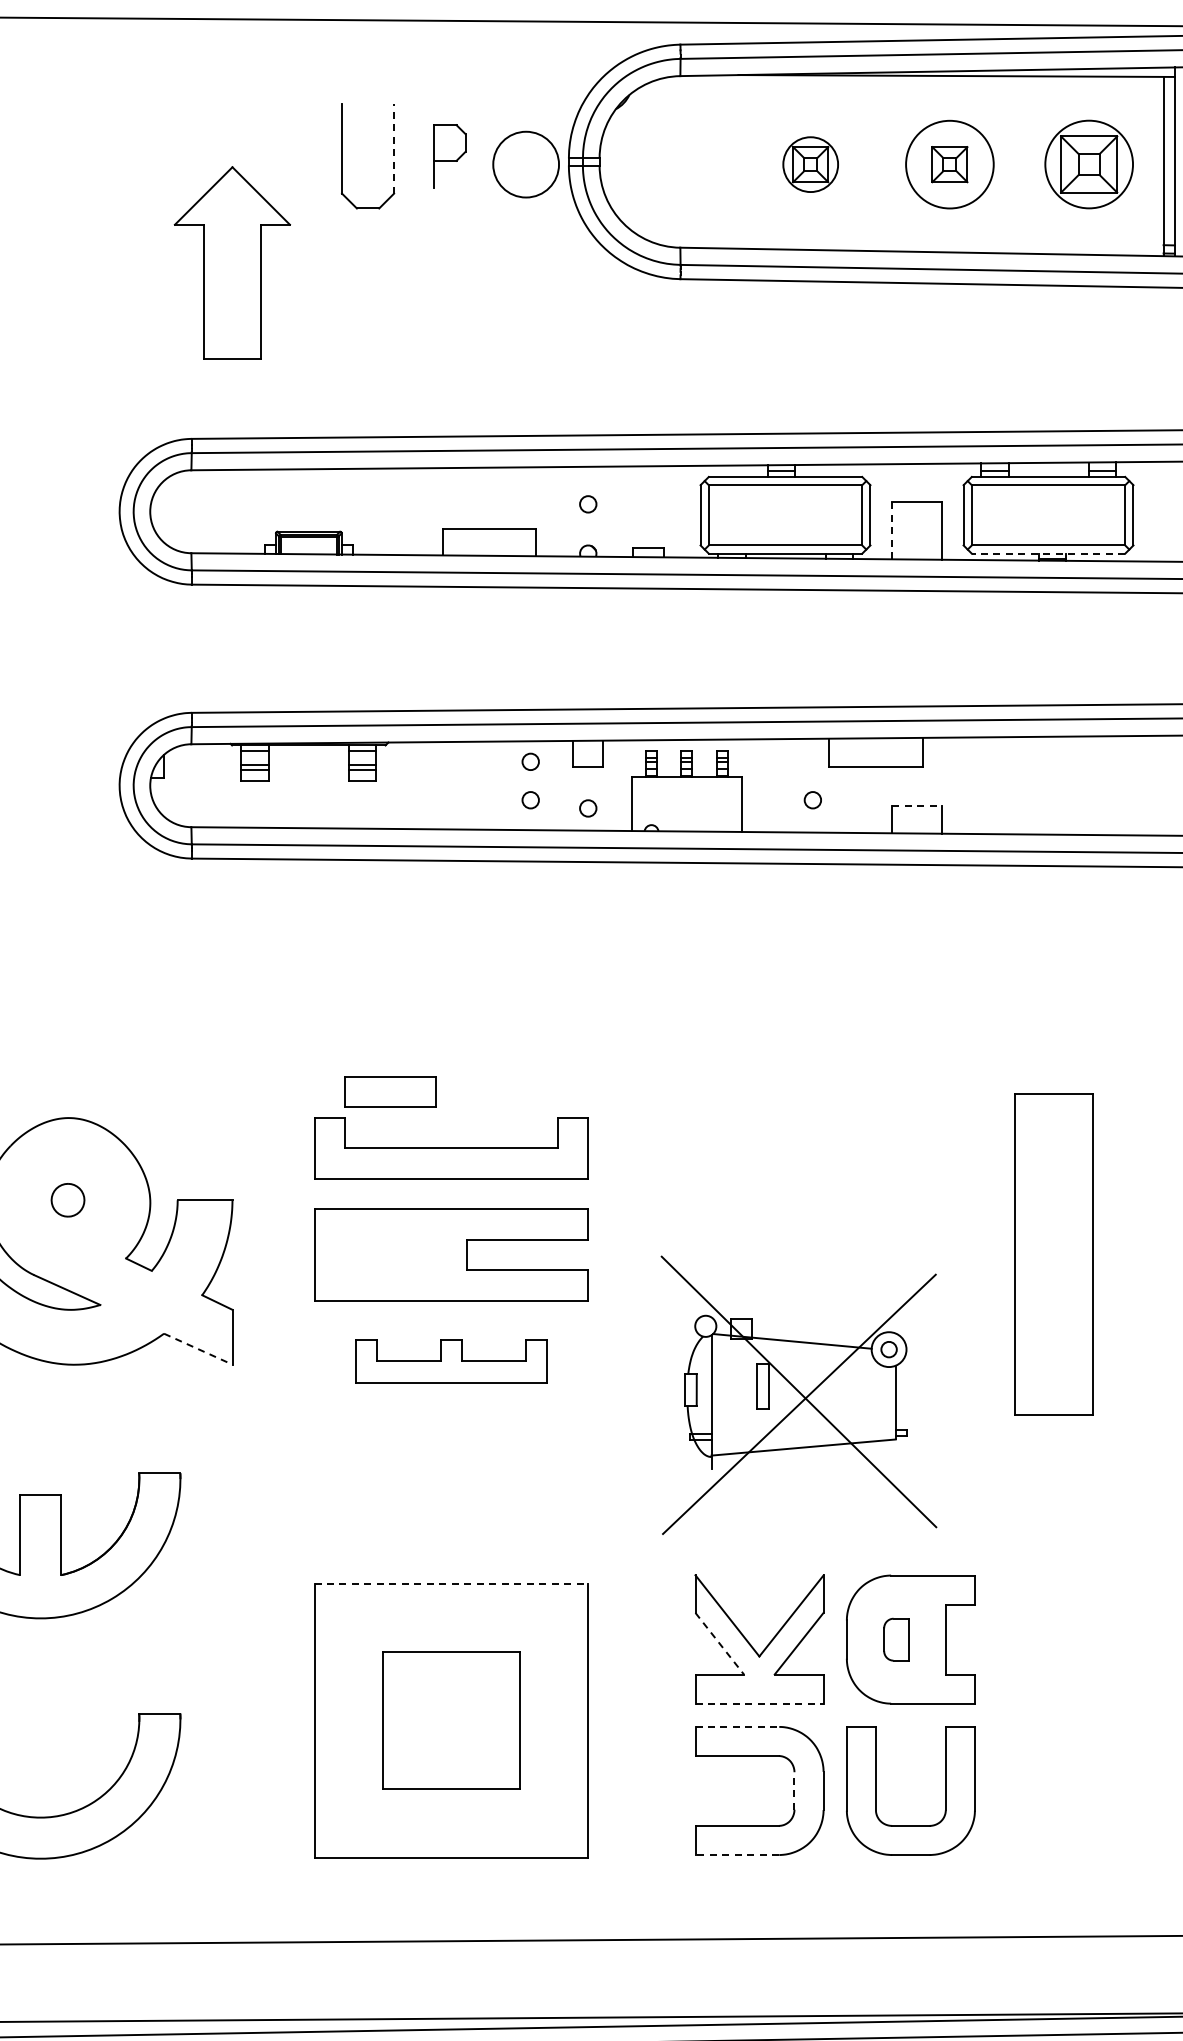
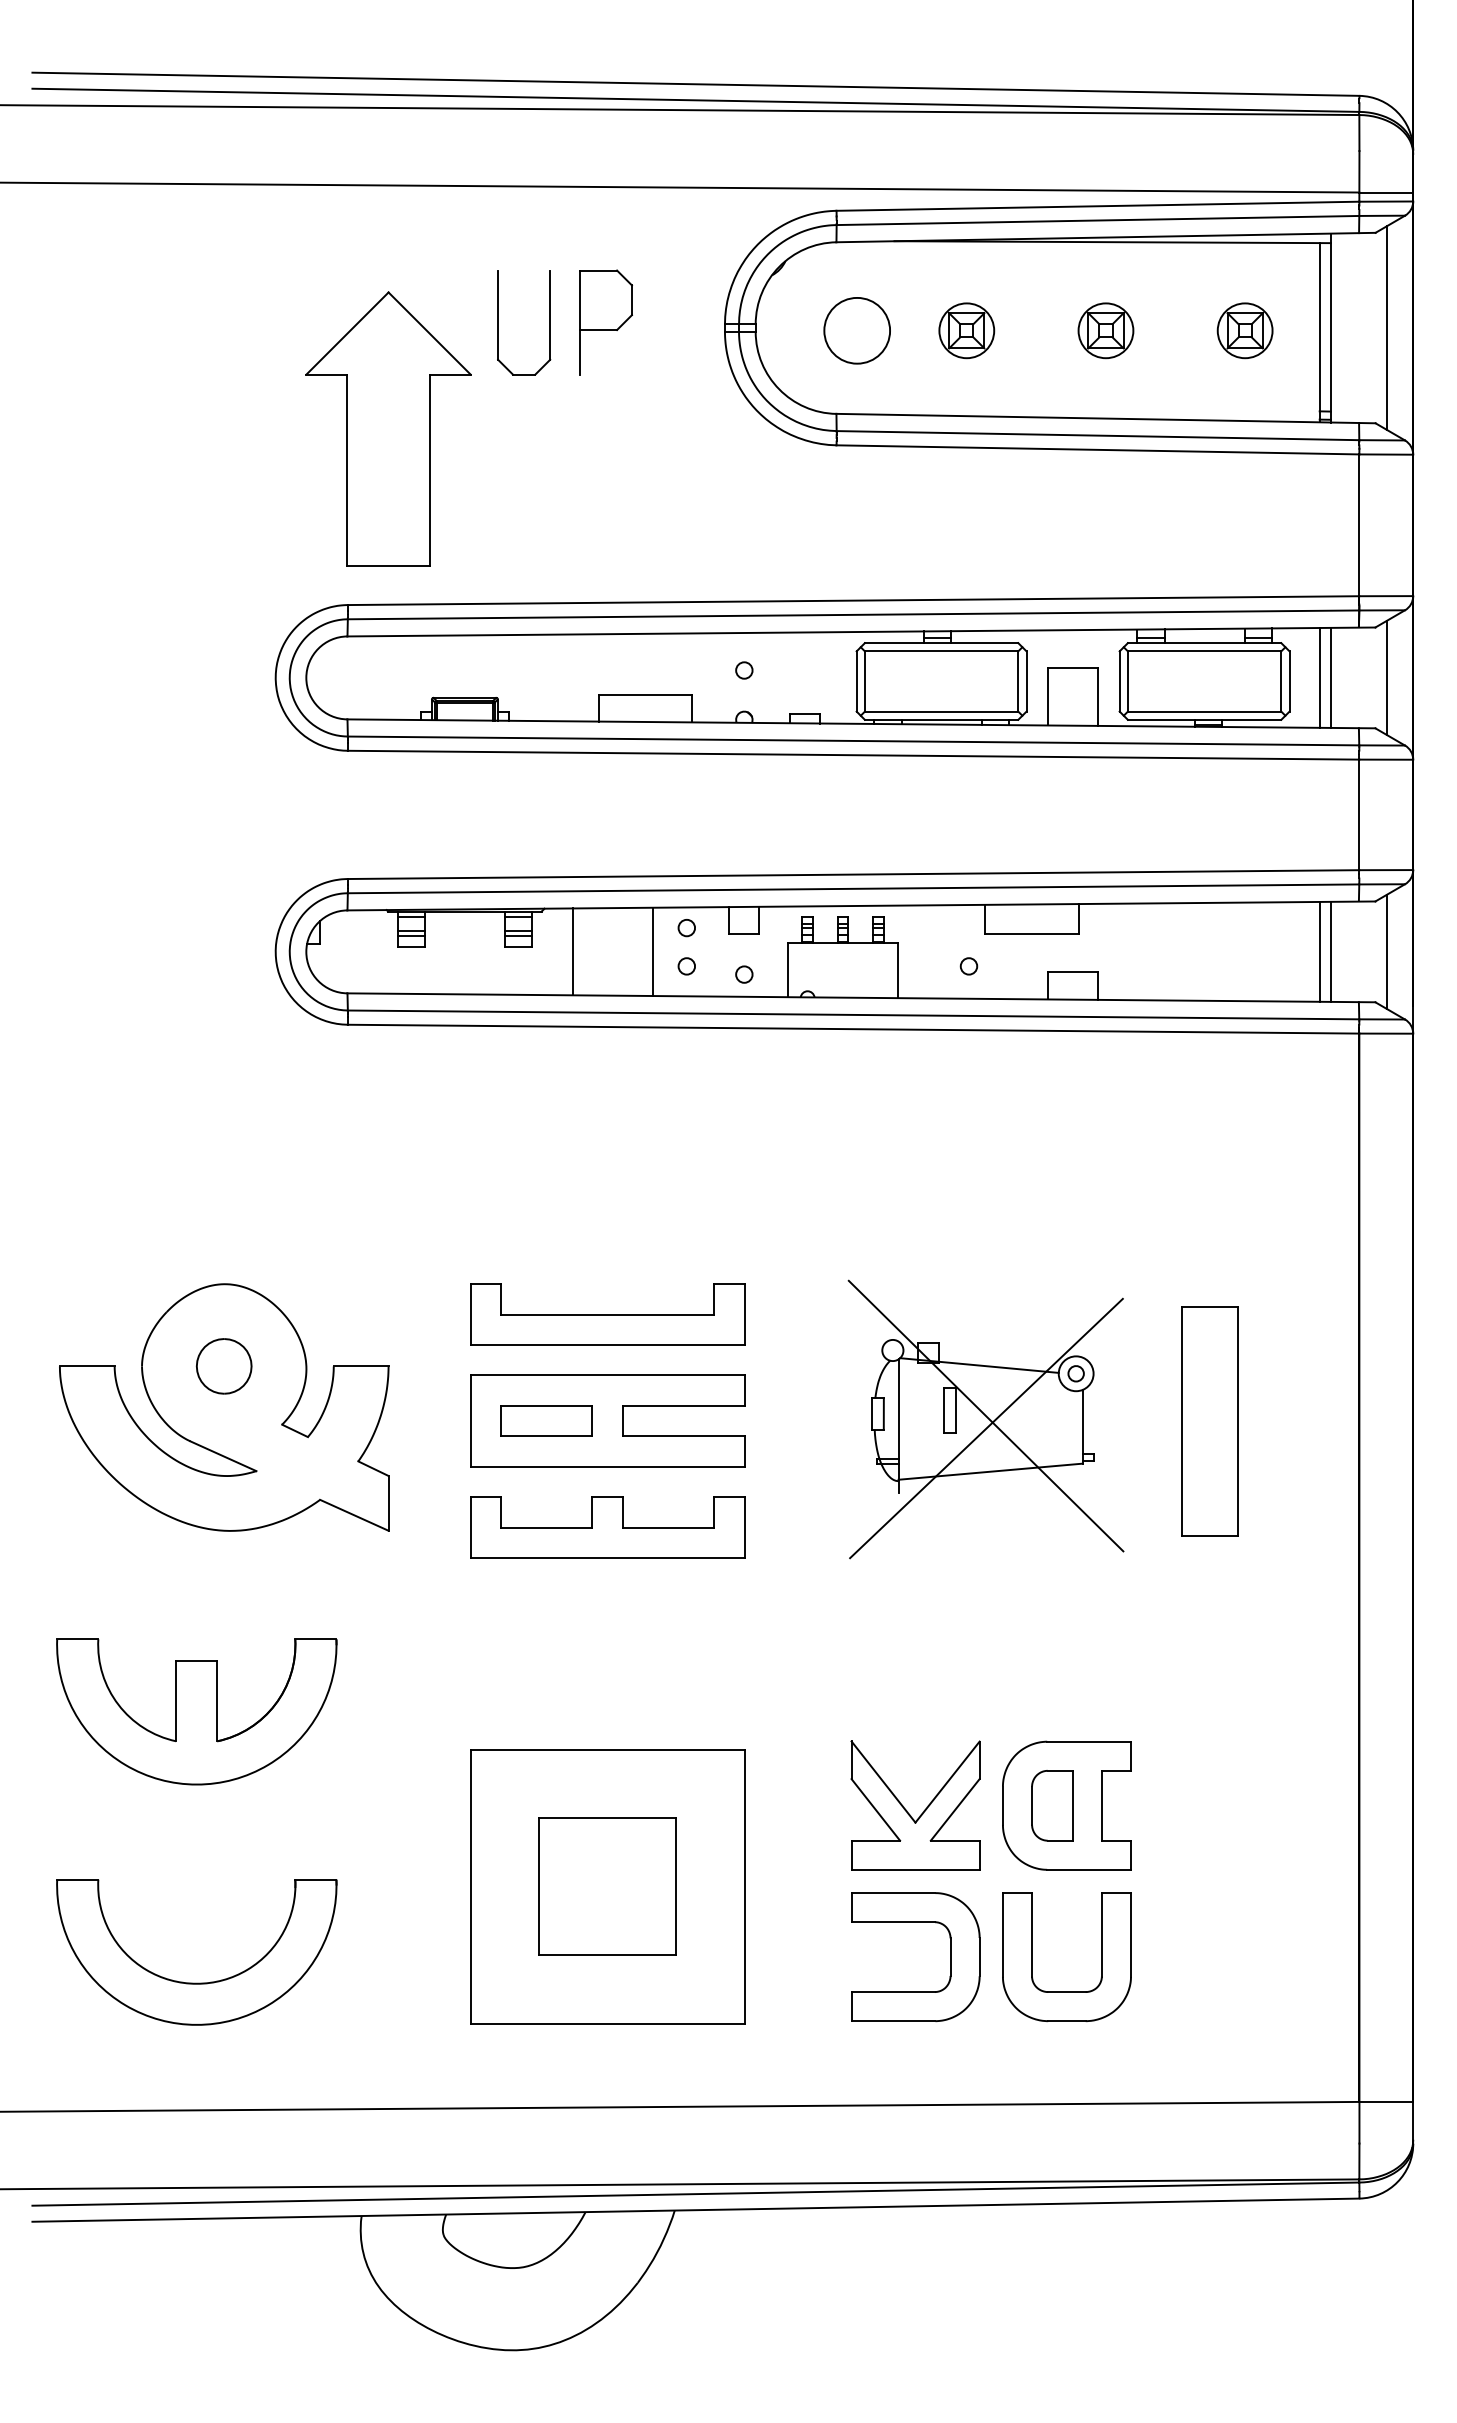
line: (394, 149) -> (550, 315), dashed -> solid
part: (449, 156) -> (605, 322), size x1.67
circle: (525, 164) -> (856, 330), moved
circle: (949, 164) -> (1105, 330), size x0.62
part: (1088, 164) -> (1244, 330), size x0.62
part: (232, 262) -> (388, 428), size x1.43
line: (1163, 511) -> (1319, 677), added
line: (1175, 511) -> (1331, 677), added
line: (892, 530) -> (1048, 696), dashed -> solid
line: (1048, 553) -> (1204, 719), dashed -> solid
line: (417, 785) -> (573, 951), added
line: (496, 785) -> (652, 951), added
line: (1163, 785) -> (1319, 951), added
line: (1175, 785) -> (1331, 951), added
line: (917, 805) -> (1073, 971), dashed -> solid
part: (390, 1091) -> (546, 1420), moved
part: (67, 1200) -> (223, 1366), size x1.67
part: (1053, 1255) -> (1209, 1421), size x0.71
line: (198, 1349) -> (354, 1515), dashed -> solid
part: (451, 1361) -> (607, 1527), size x1.43
part: (798, 1395) -> (985, 1419), moved
line: (451, 1583) -> (607, 1749), dashed -> solid
part: (896, 1639) -> (1052, 1805), size x1.67
line: (720, 1644) -> (876, 1810), dashed -> solid
line: (760, 1703) -> (916, 1869), dashed -> solid
line: (737, 1727) -> (893, 1893), dashed -> solid
line: (794, 1791) -> (950, 1957), dashed -> solid
line: (737, 1855) -> (893, 2021), dashed -> solid

